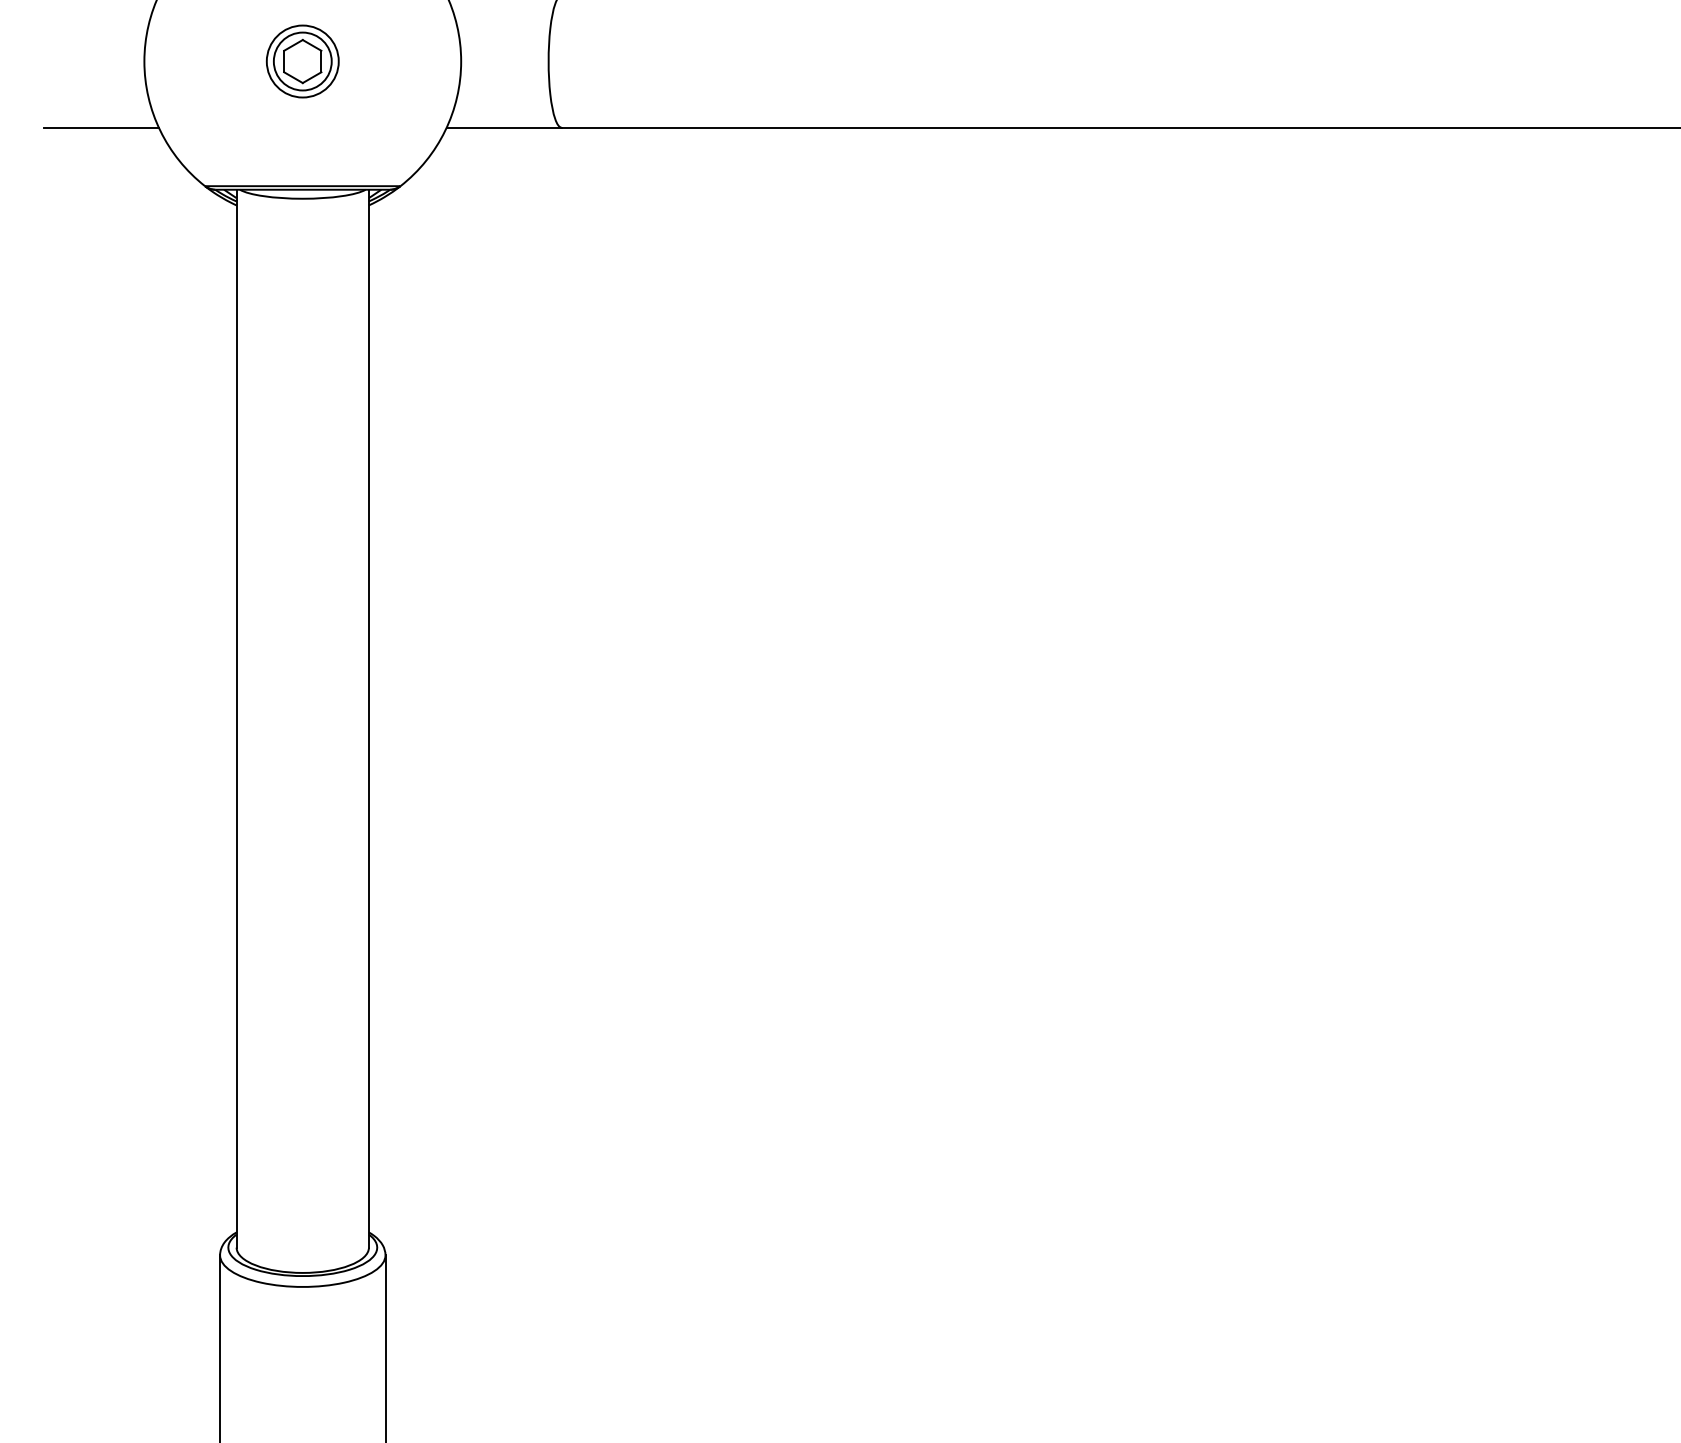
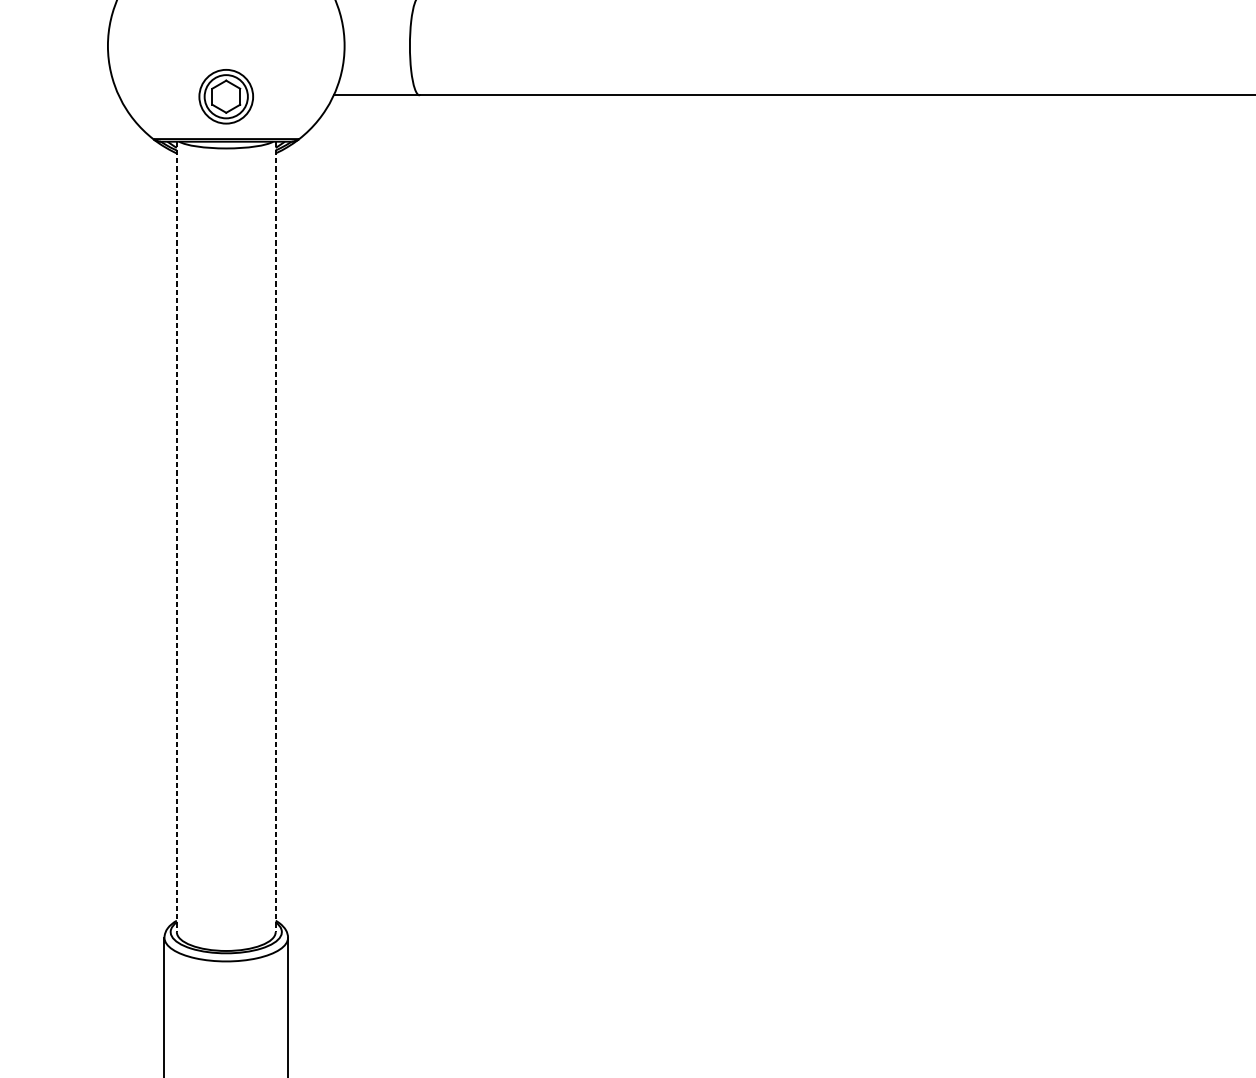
part: (302, 61) -> (226, 96), moved
line: (100, 127) -> (75, 95), removed
line: (236, 718) -> (176, 536), solid -> dashed
line: (368, 718) -> (275, 536), solid -> dashed

